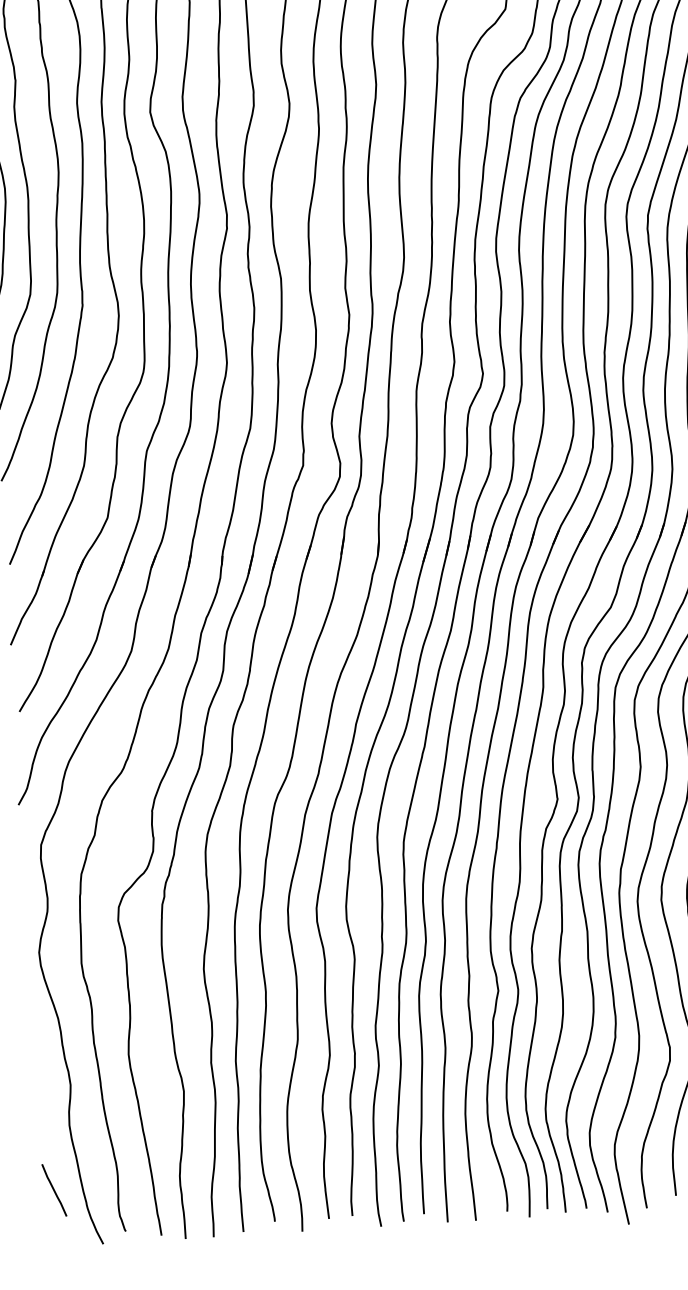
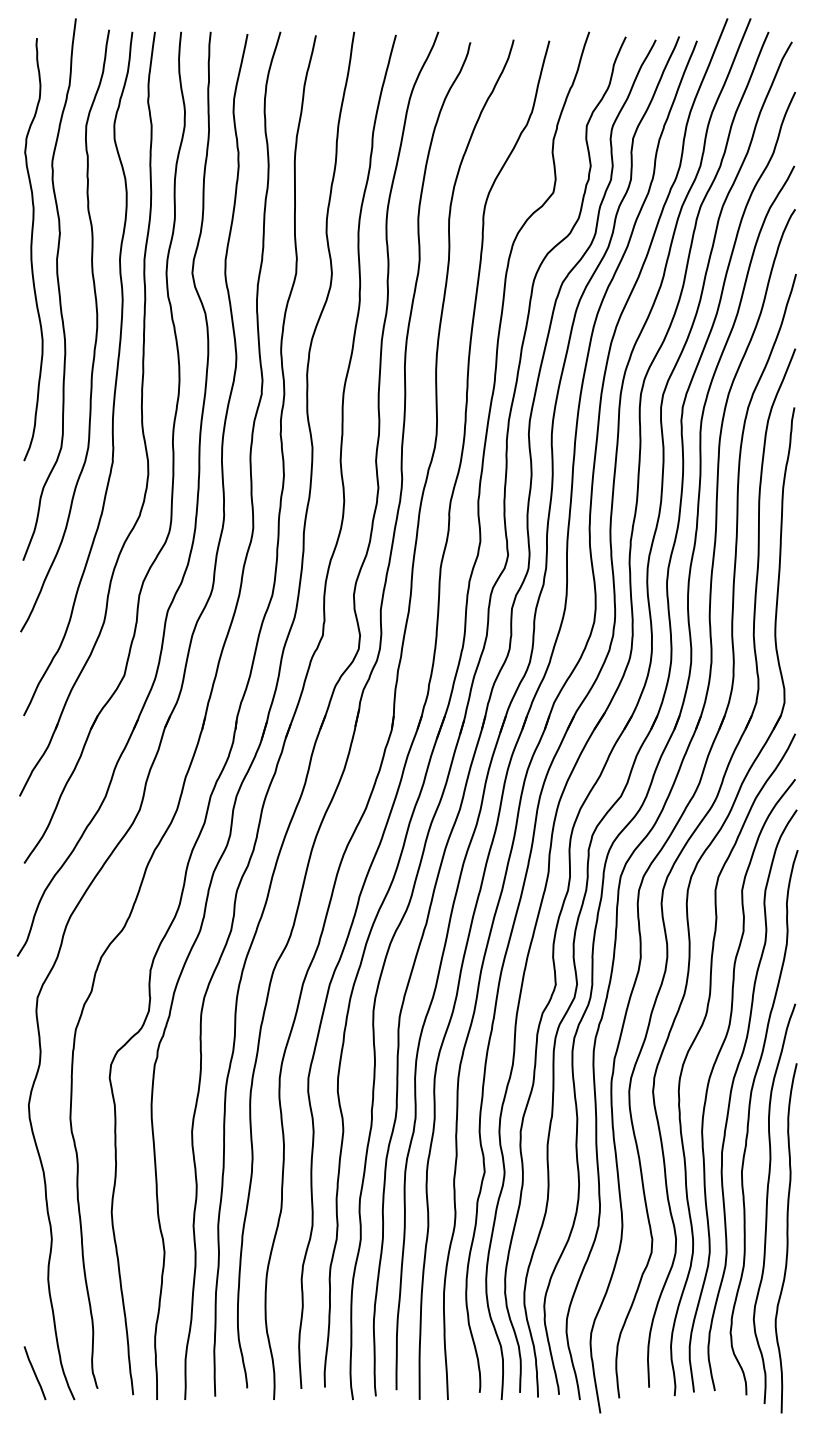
line: (53, 1190) -> (34, 1373), moved

